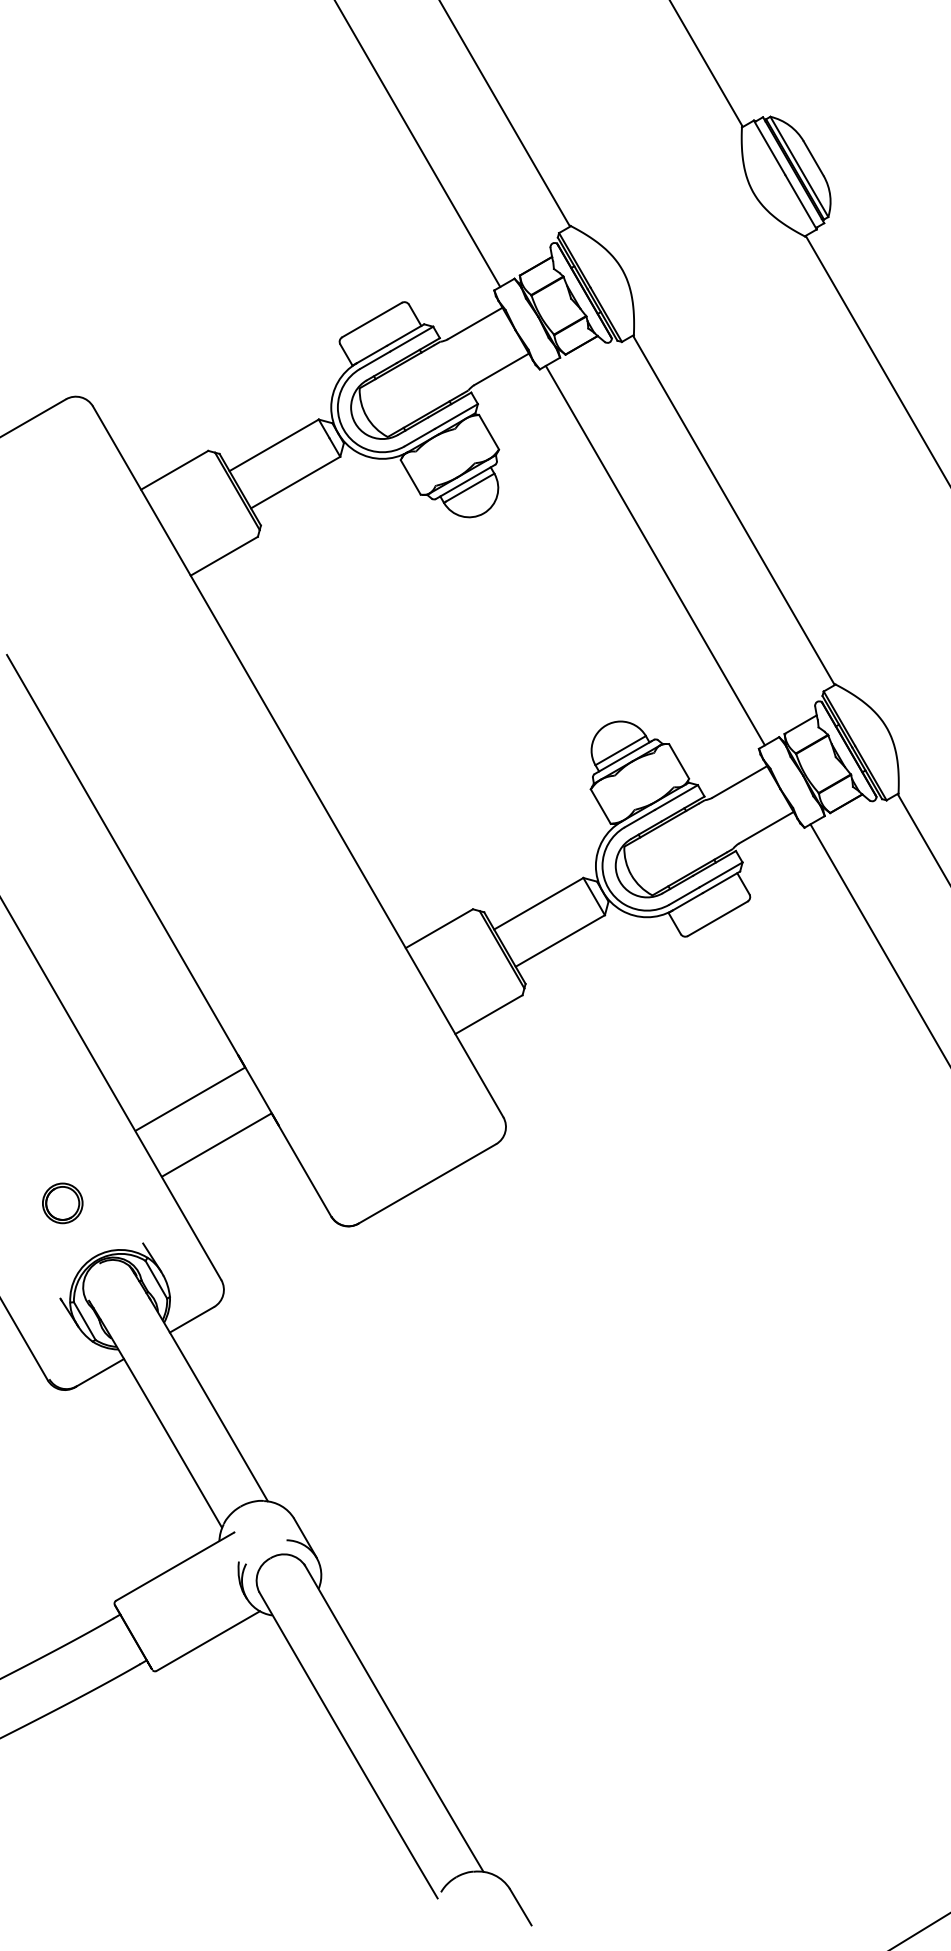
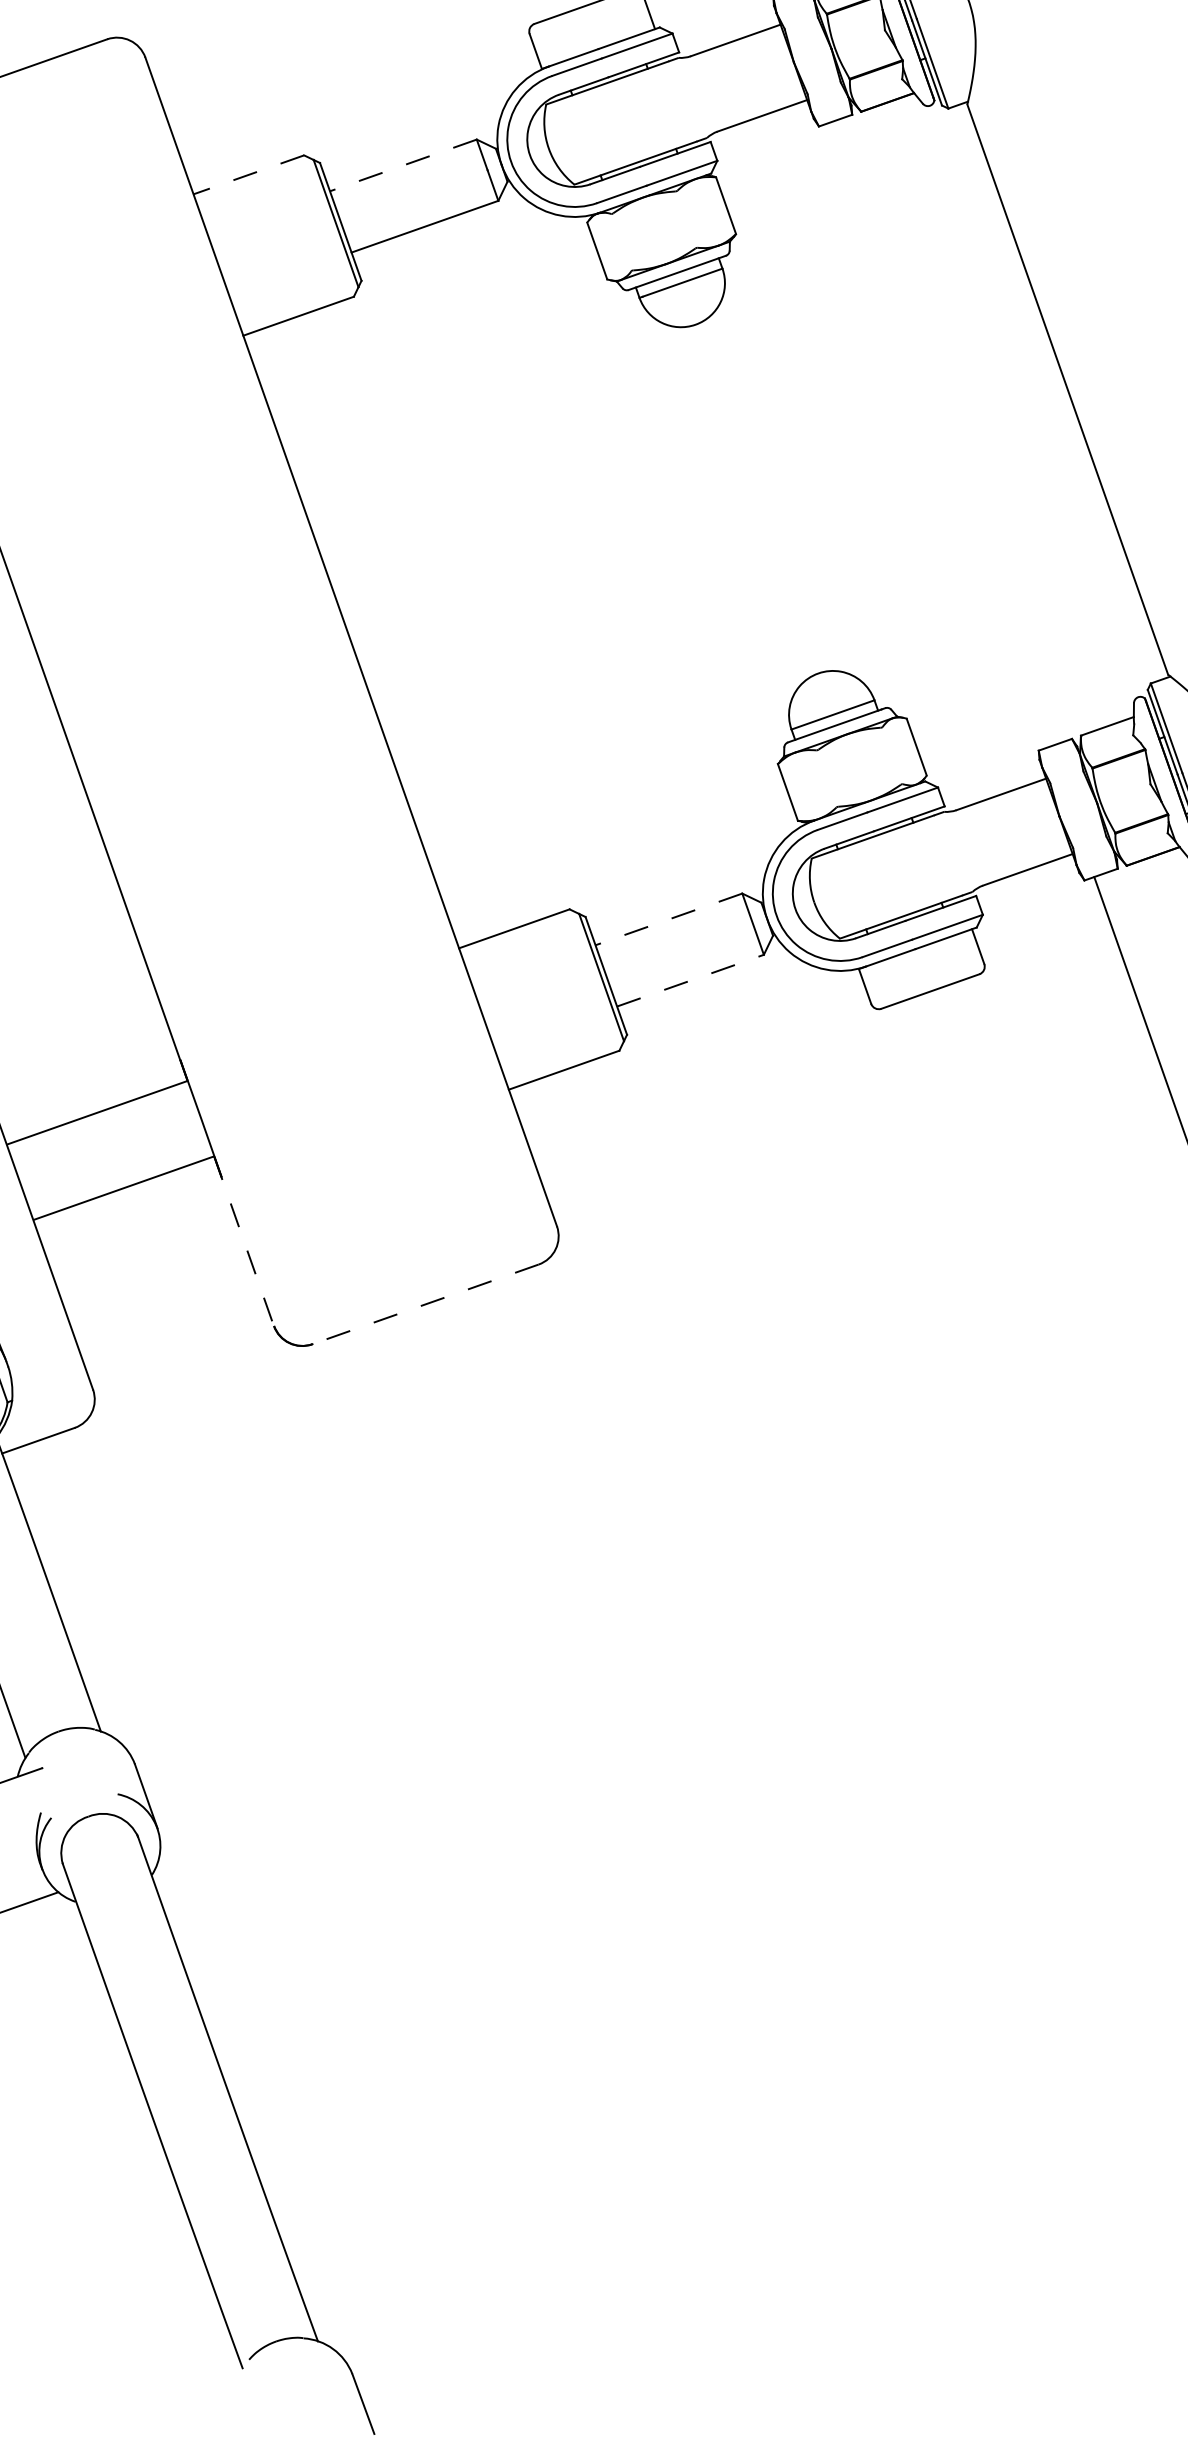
line: (274, 445) -> (403, 165), solid -> dashed
line: (174, 470) -> (248, 175), solid -> dashed
line: (654, 555) -> (937, 434), removed
line: (538, 903) -> (668, 918), solid -> dashed
line: (560, 940) -> (690, 980), solid -> dashed
line: (301, 1164) -> (244, 1240), solid -> dashed
line: (426, 1184) -> (424, 1304), solid -> dashed

